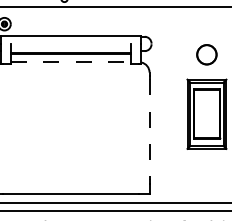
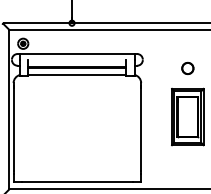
circle: (206, 53) -> (187, 67), size x0.71
line: (71, 61) -> (77, 74), dashed -> solid
line: (149, 130) -> (141, 130), dashed -> solid

